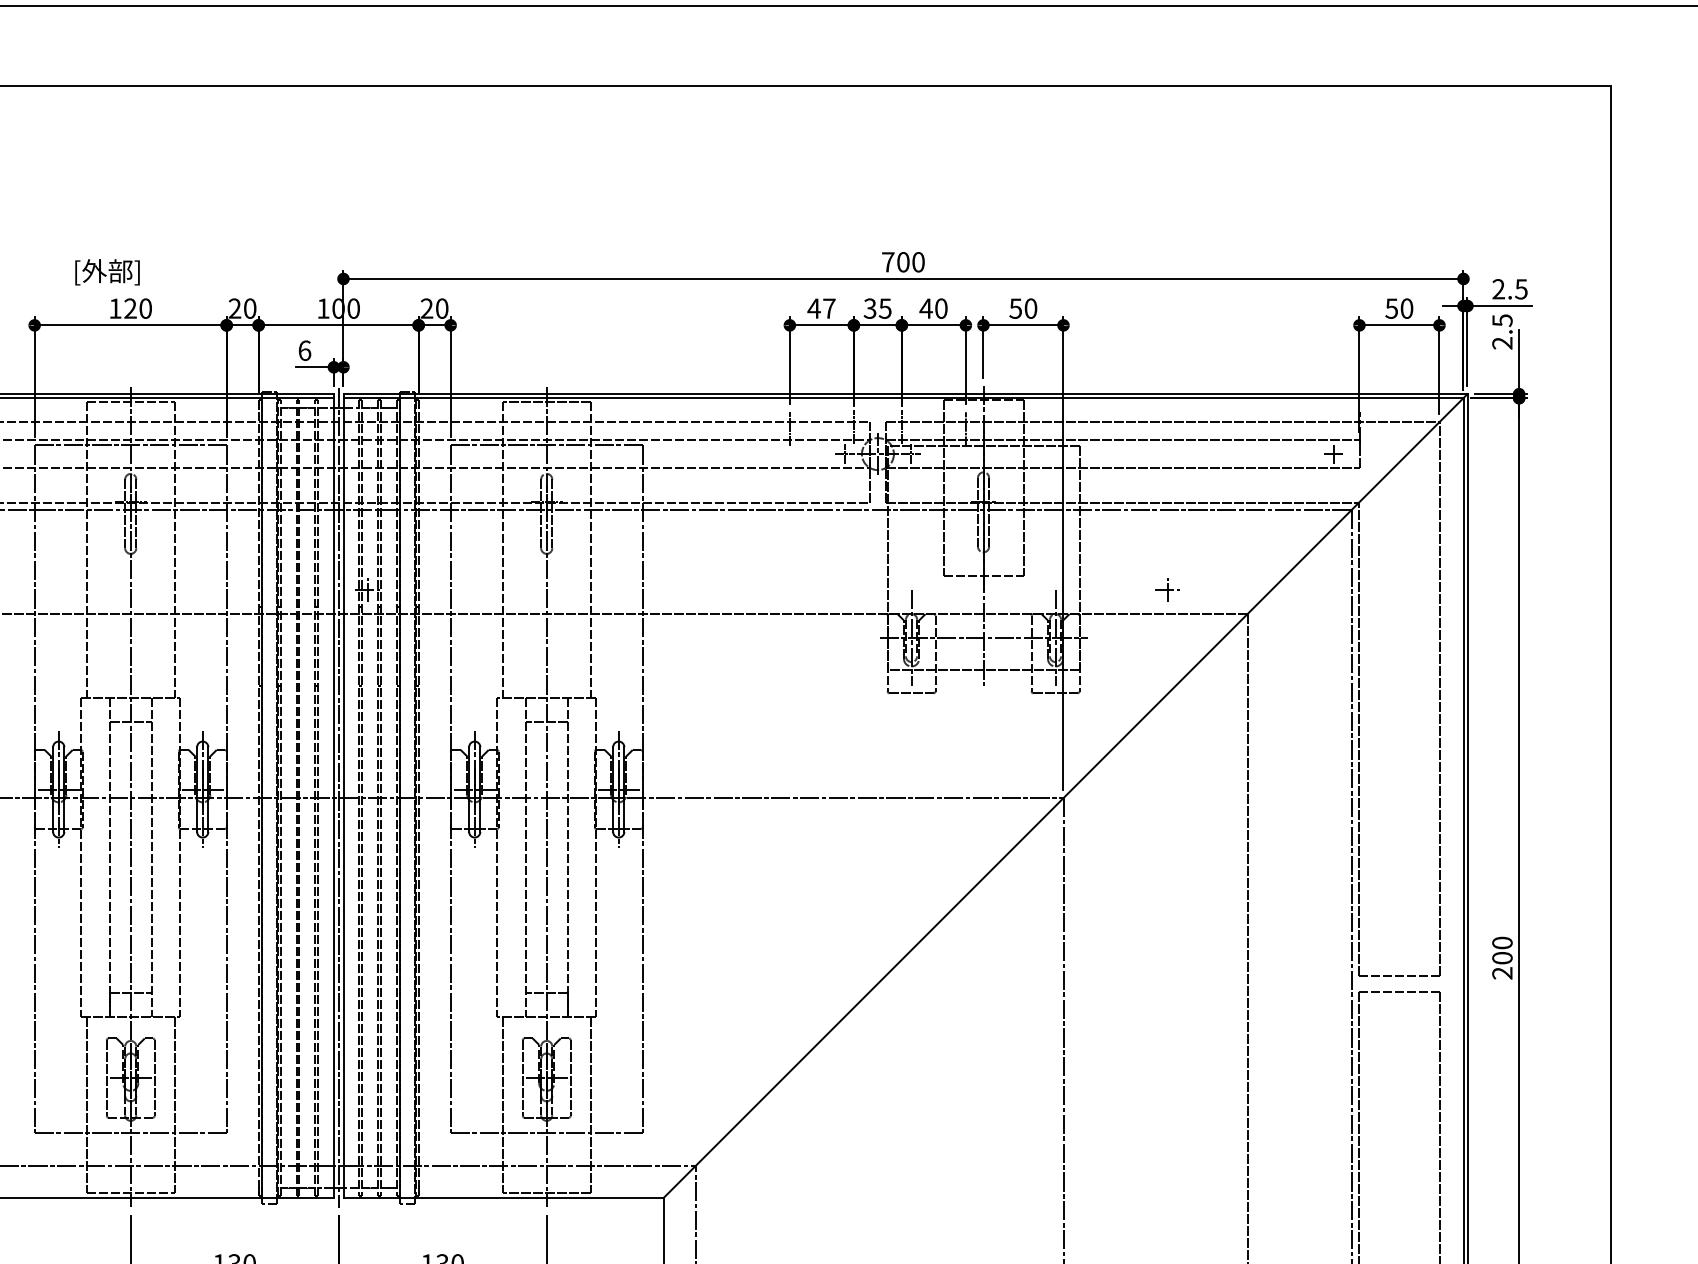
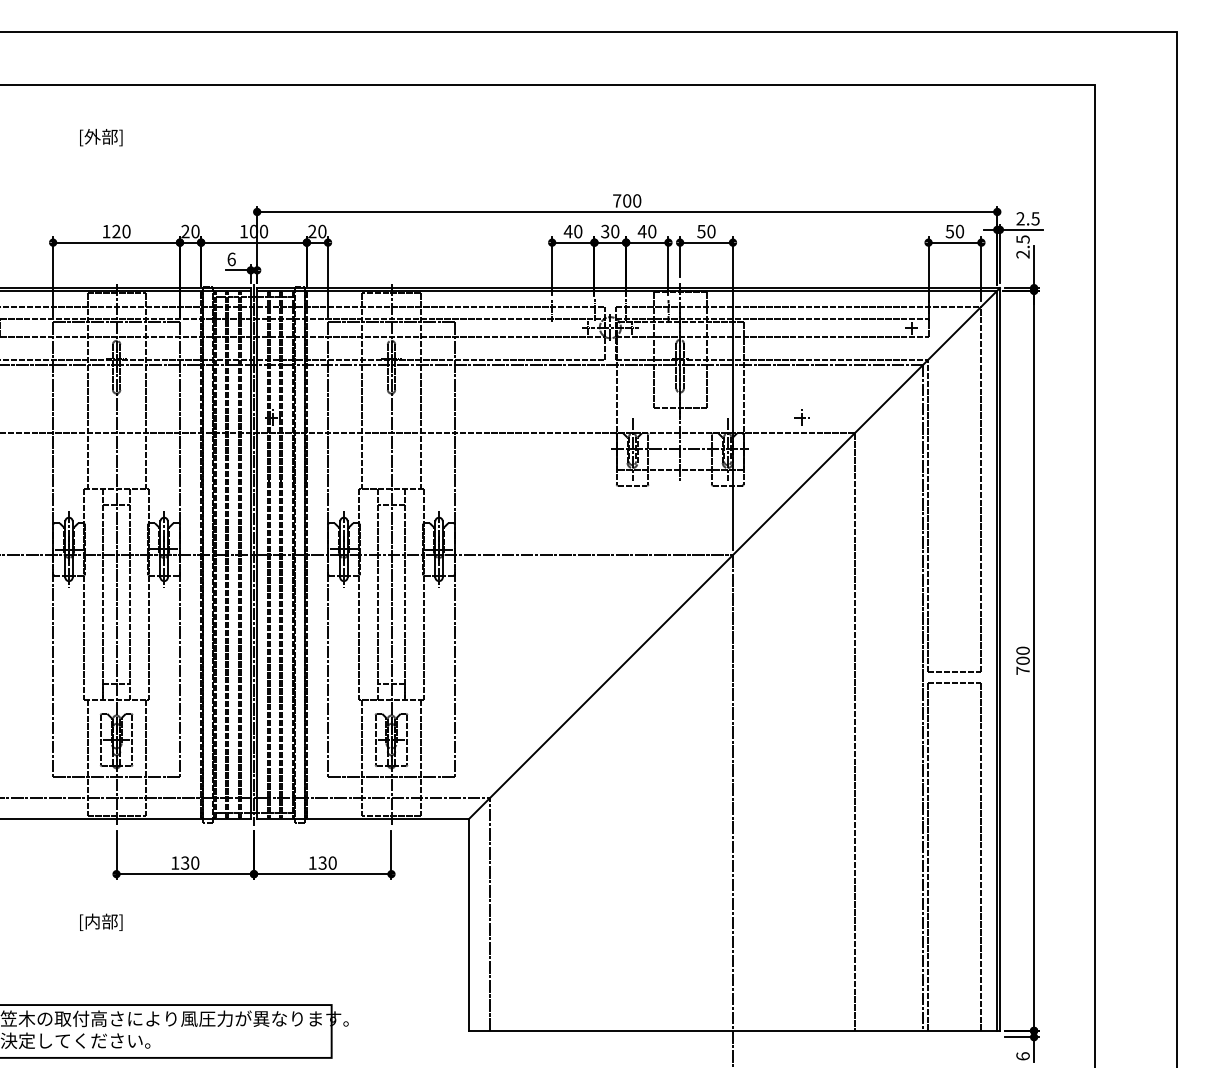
text: (107, 272) -> (101, 137), moved
text: (829, 308) -> (578, 231), 47 -> 40
text: (885, 308) -> (615, 231), 35 -> 30
text: (1501, 972) -> (1022, 670), 200 -> 700

